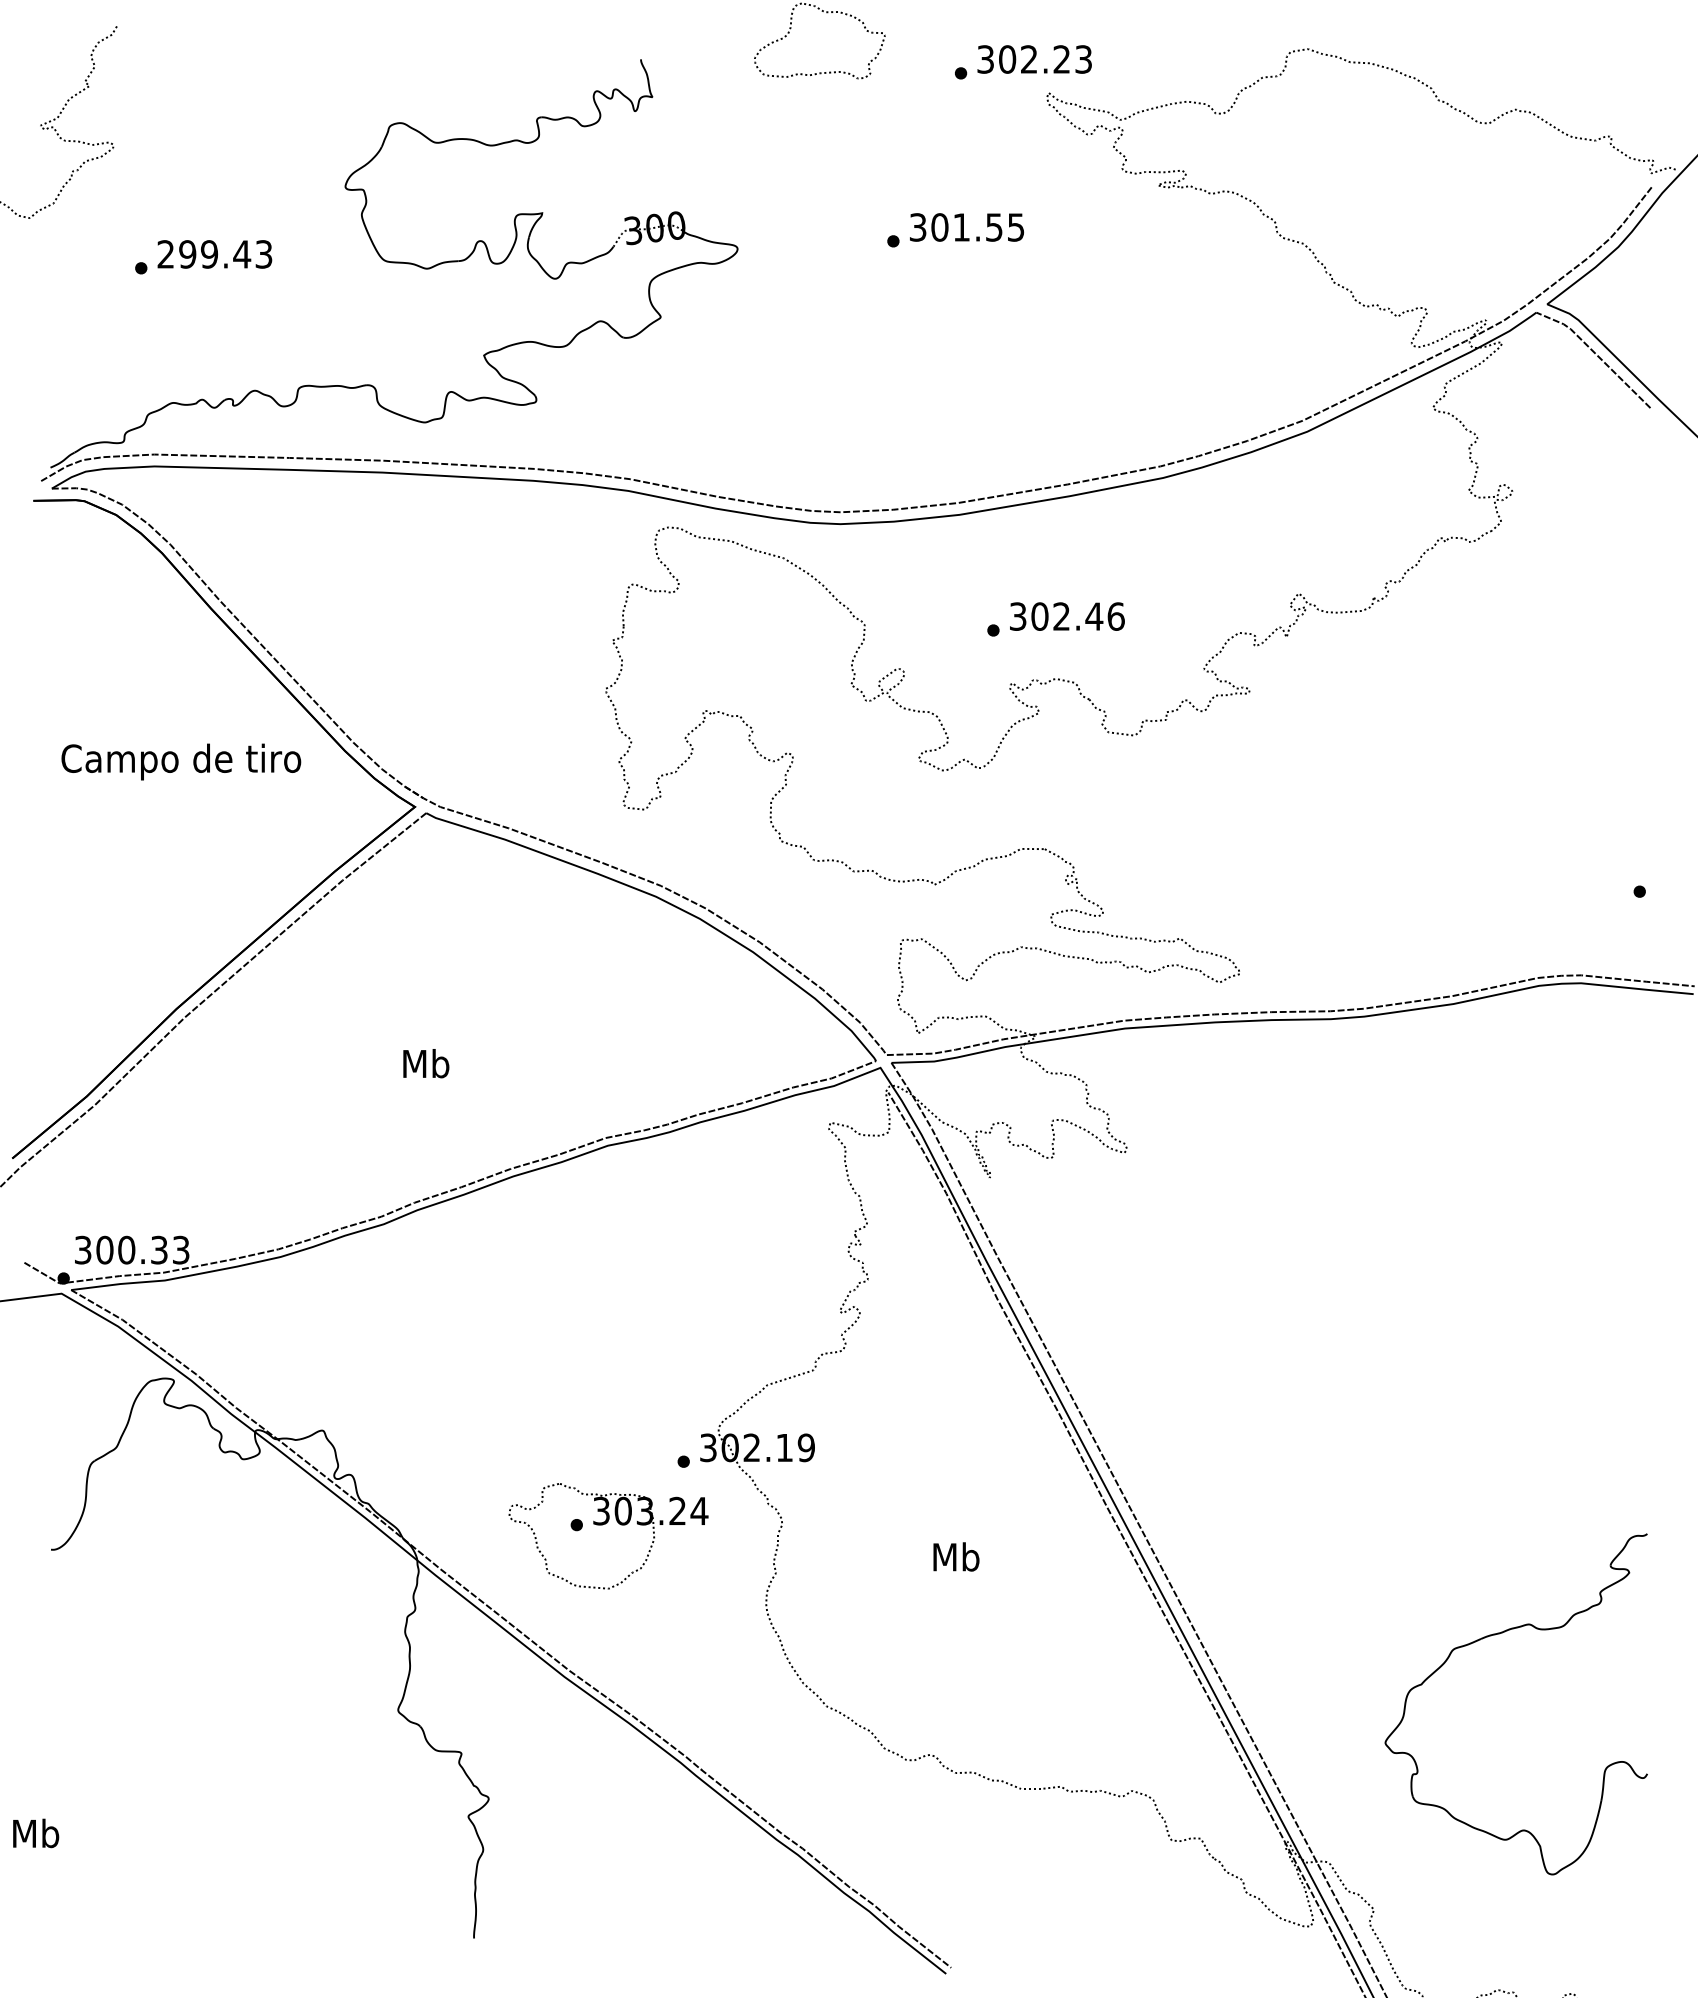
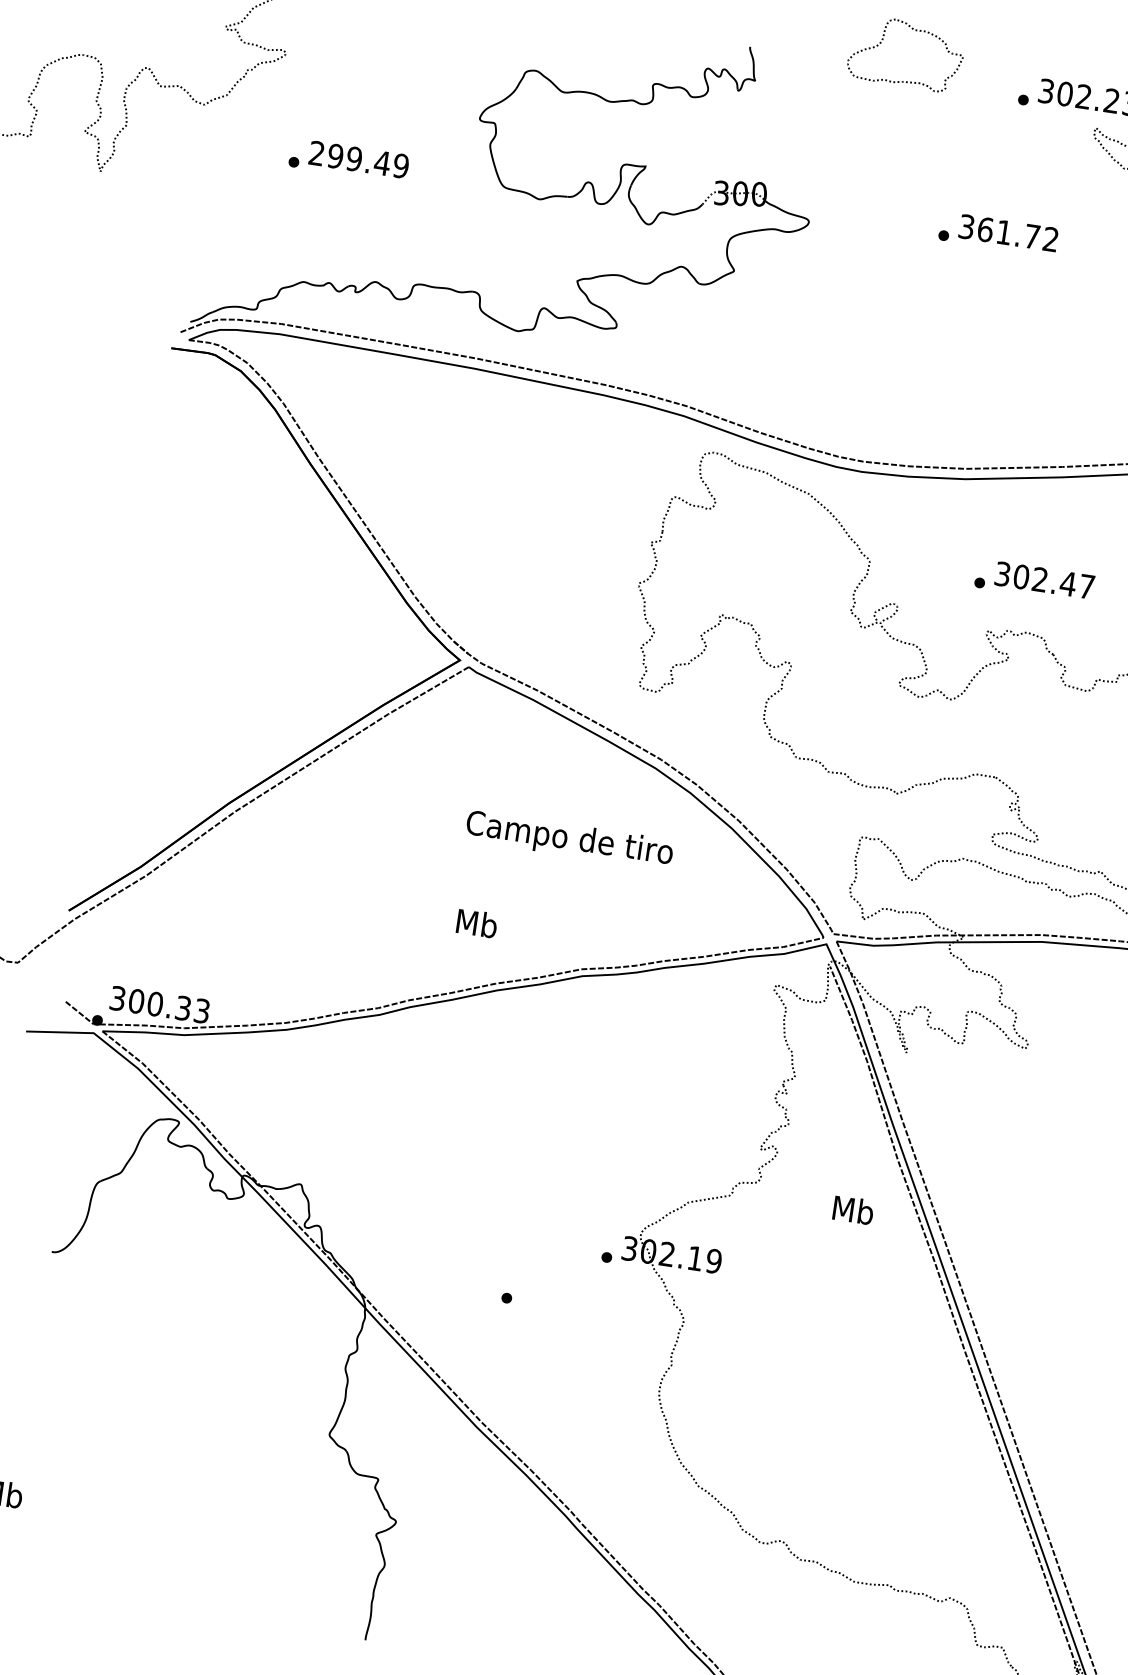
text: (977, 227) -> (1017, 234), 301.55 -> 361.72
text: (263, 254) -> (400, 166), 299.43 -> 299.49
text: (1115, 616) -> (1086, 586), 302.46 -> 302.47
text: (181, 761) -> (569, 839), moved
text: (426, 1063) -> (477, 923), moved
part: (605, 1524) -> (531, 1301), removed
text: (956, 1556) -> (853, 1209), moved

